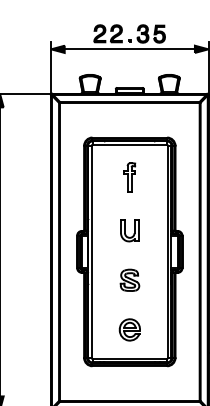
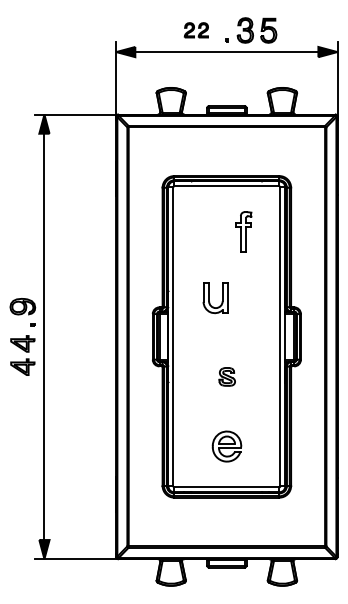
part: (108, 33) -> (196, 30), size x0.6
part: (129, 176) -> (243, 231), moved
part: (129, 231) -> (215, 298), moved
part: (130, 280) -> (227, 376), size x0.6

